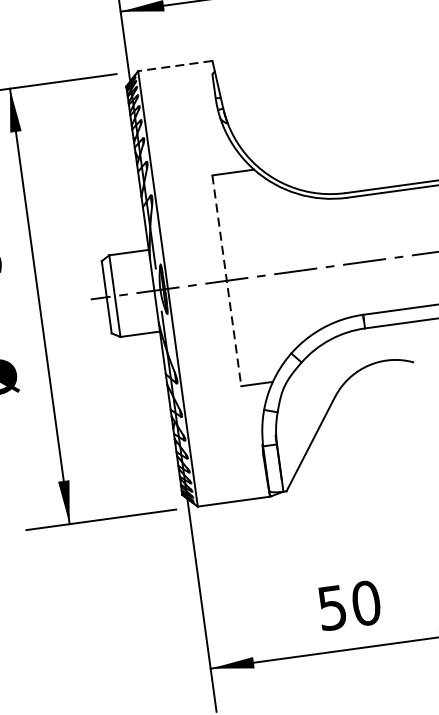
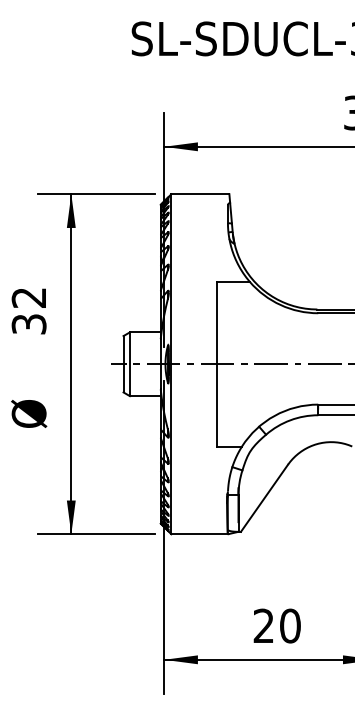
line: (174, 66) -> (199, 194), dashed -> solid
line: (227, 281) -> (217, 364), dashed -> solid
text: (331, 607) -> (263, 625), 50 -> 20

